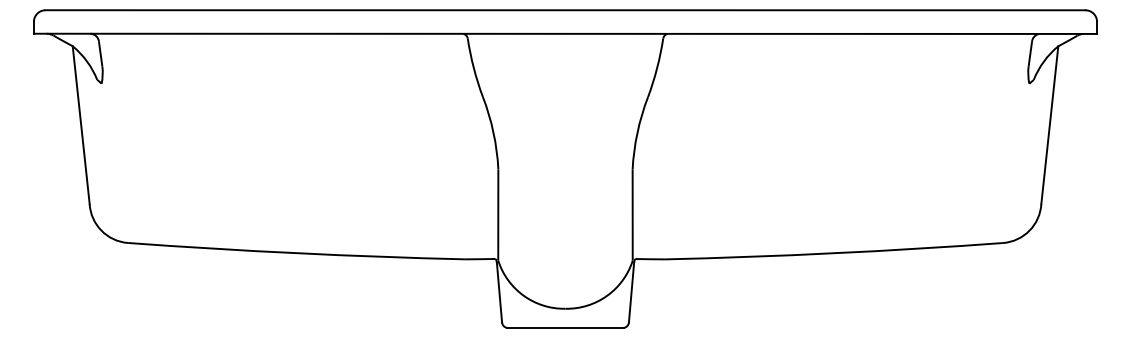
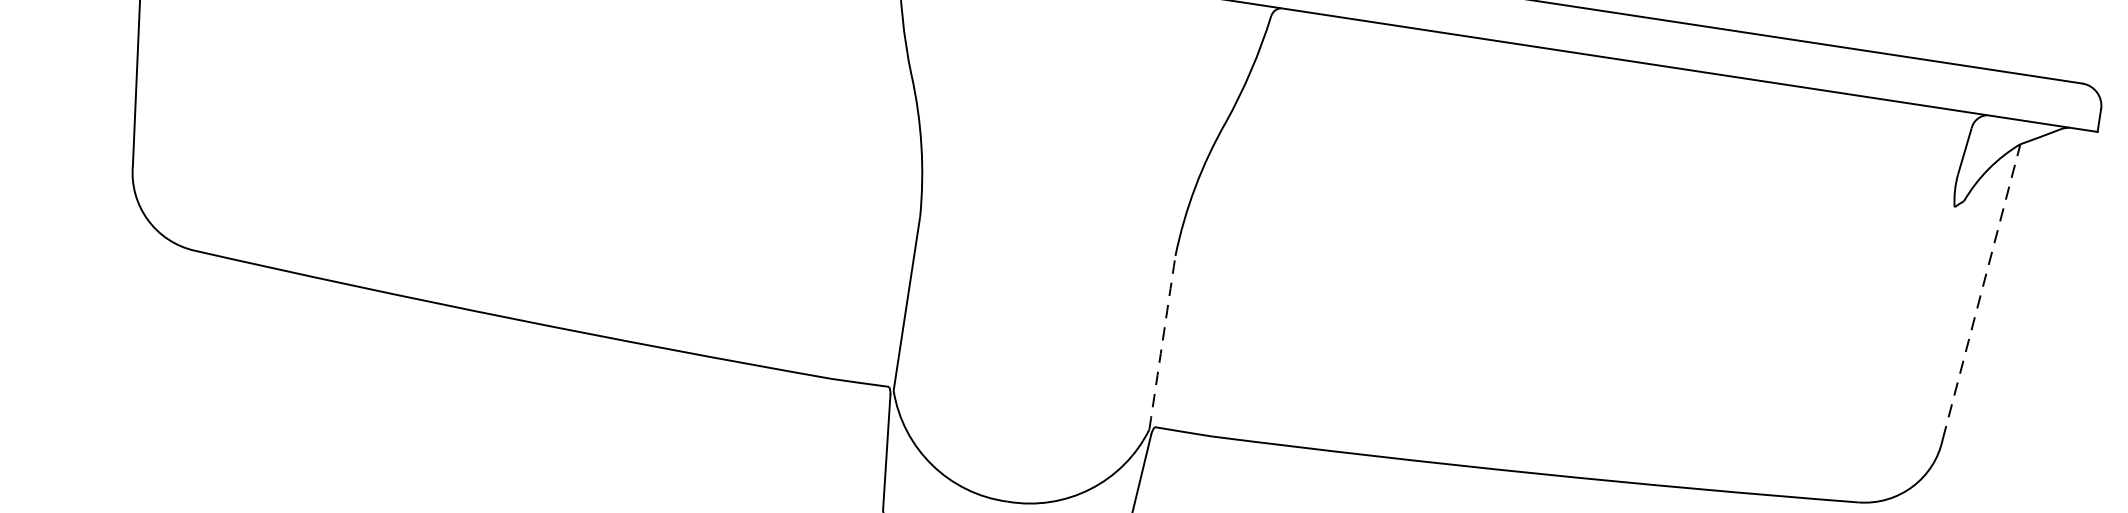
line: (1049, 124) -> (1981, 290), solid -> dashed
arc: (632, 215) -> (1161, 343), solid -> dashed

